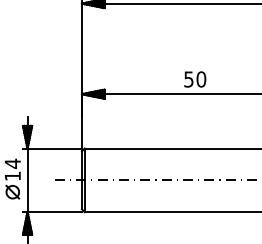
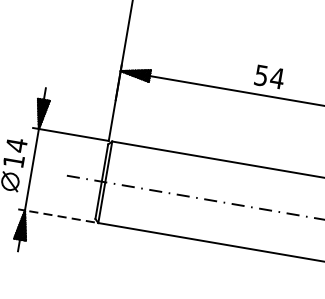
text: (201, 79) -> (277, 78), 50 -> 54
line: (54, 212) -> (59, 217), solid -> dashed

